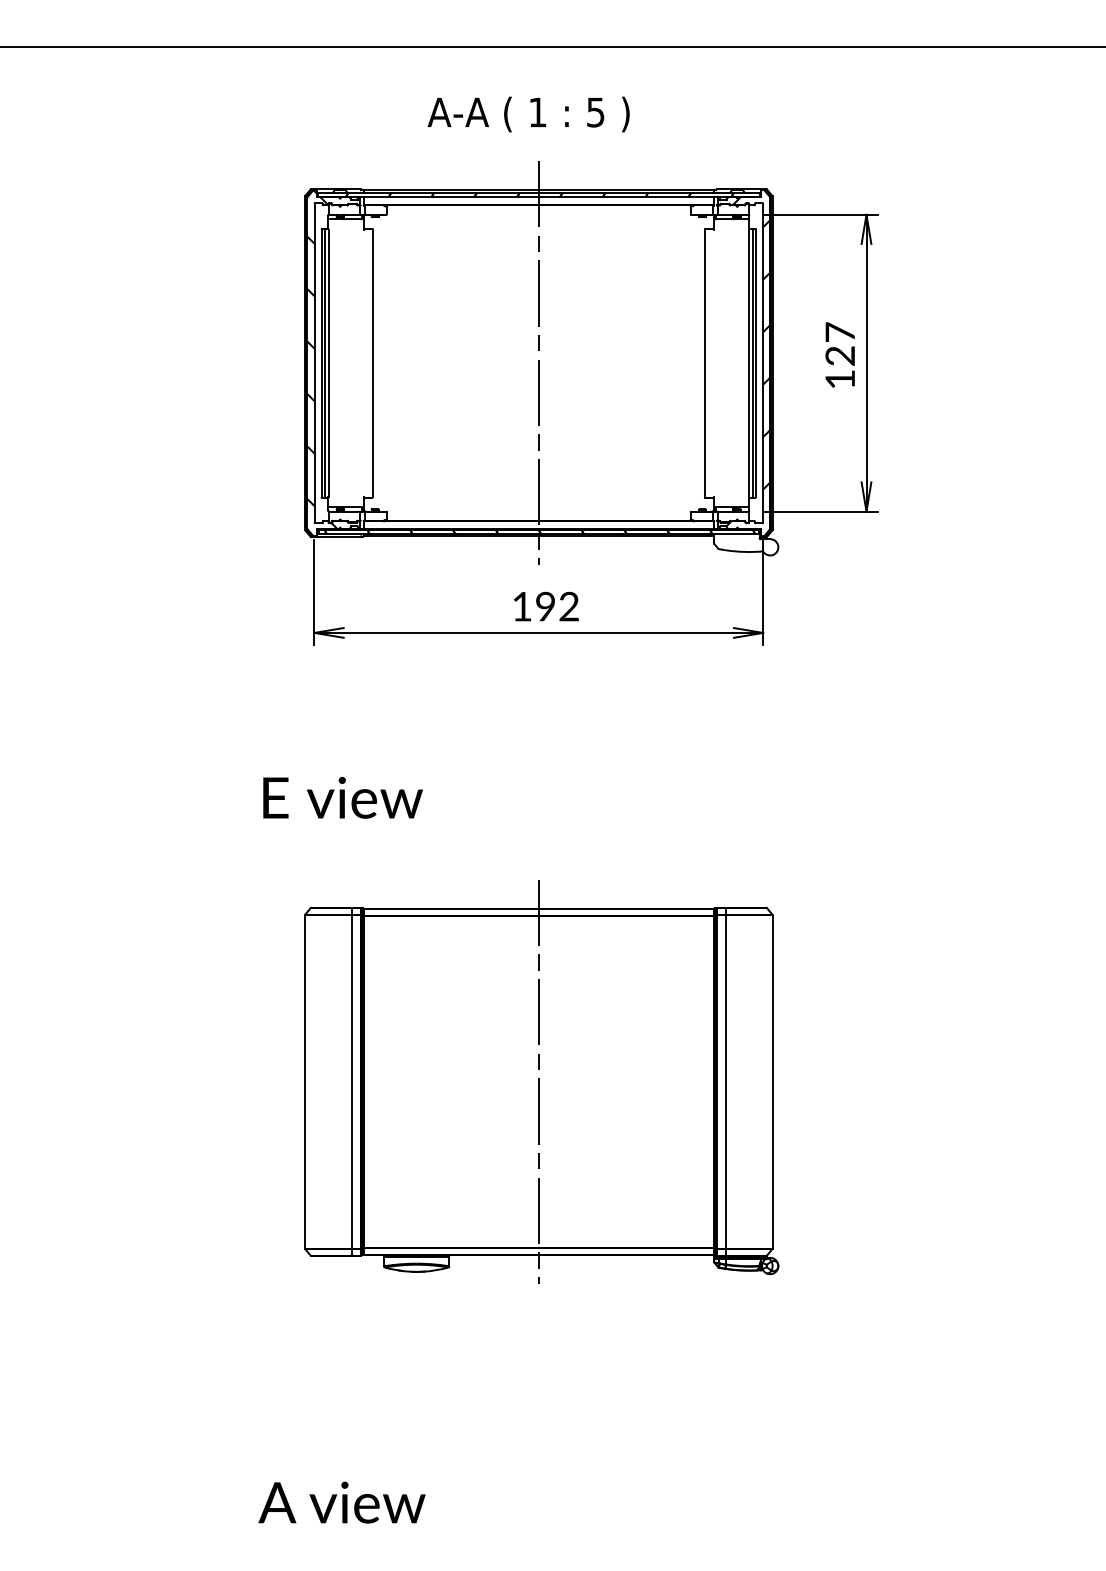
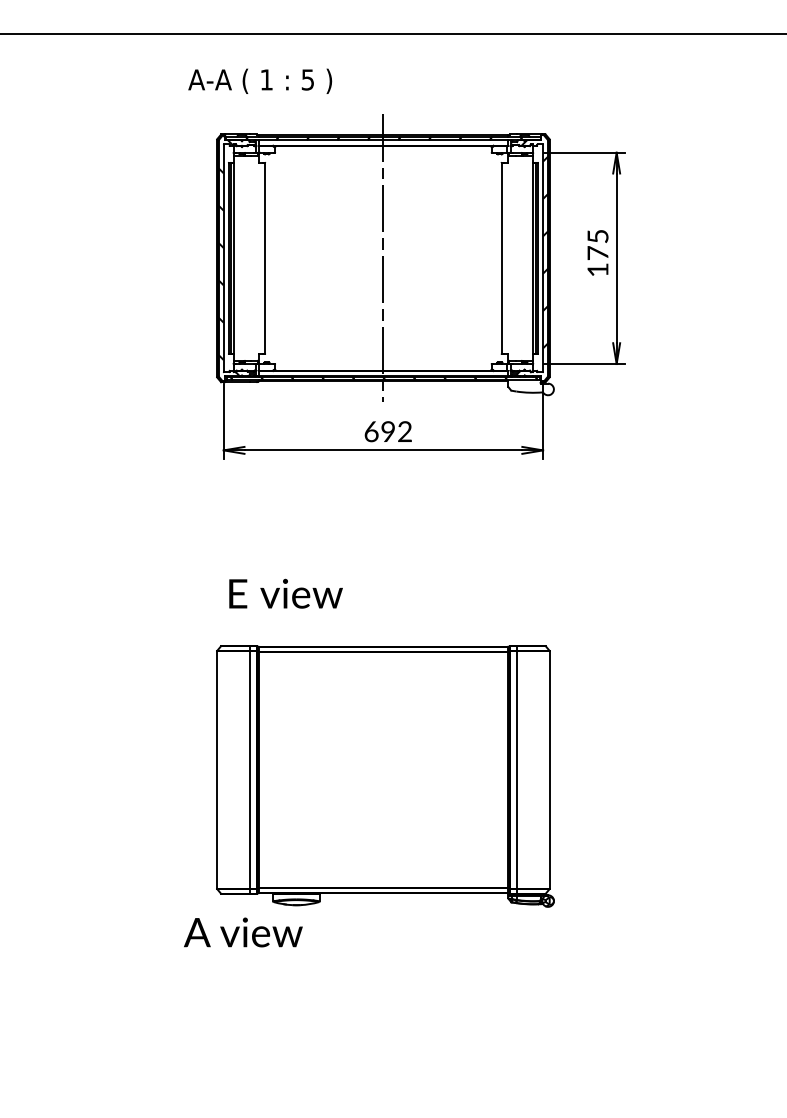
text: (529, 113) -> (260, 80), moved
text: (839, 343) -> (597, 244), 127 -> 175
text: (522, 606) -> (371, 431), 192 -> 692
text: (342, 797) -> (285, 593), moved
line: (538, 1081) -> (383, 769), removed
text: (342, 1502) -> (243, 932), moved

